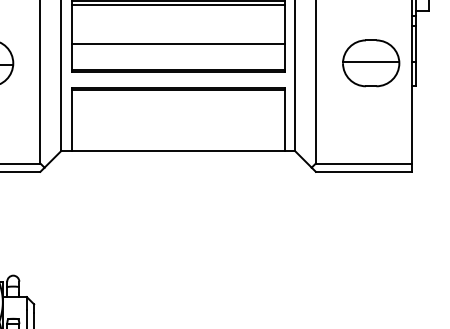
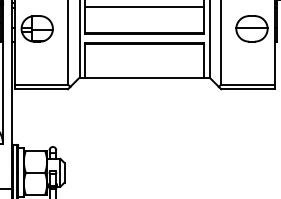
line: (177, 42) -> (144, 6), moved

